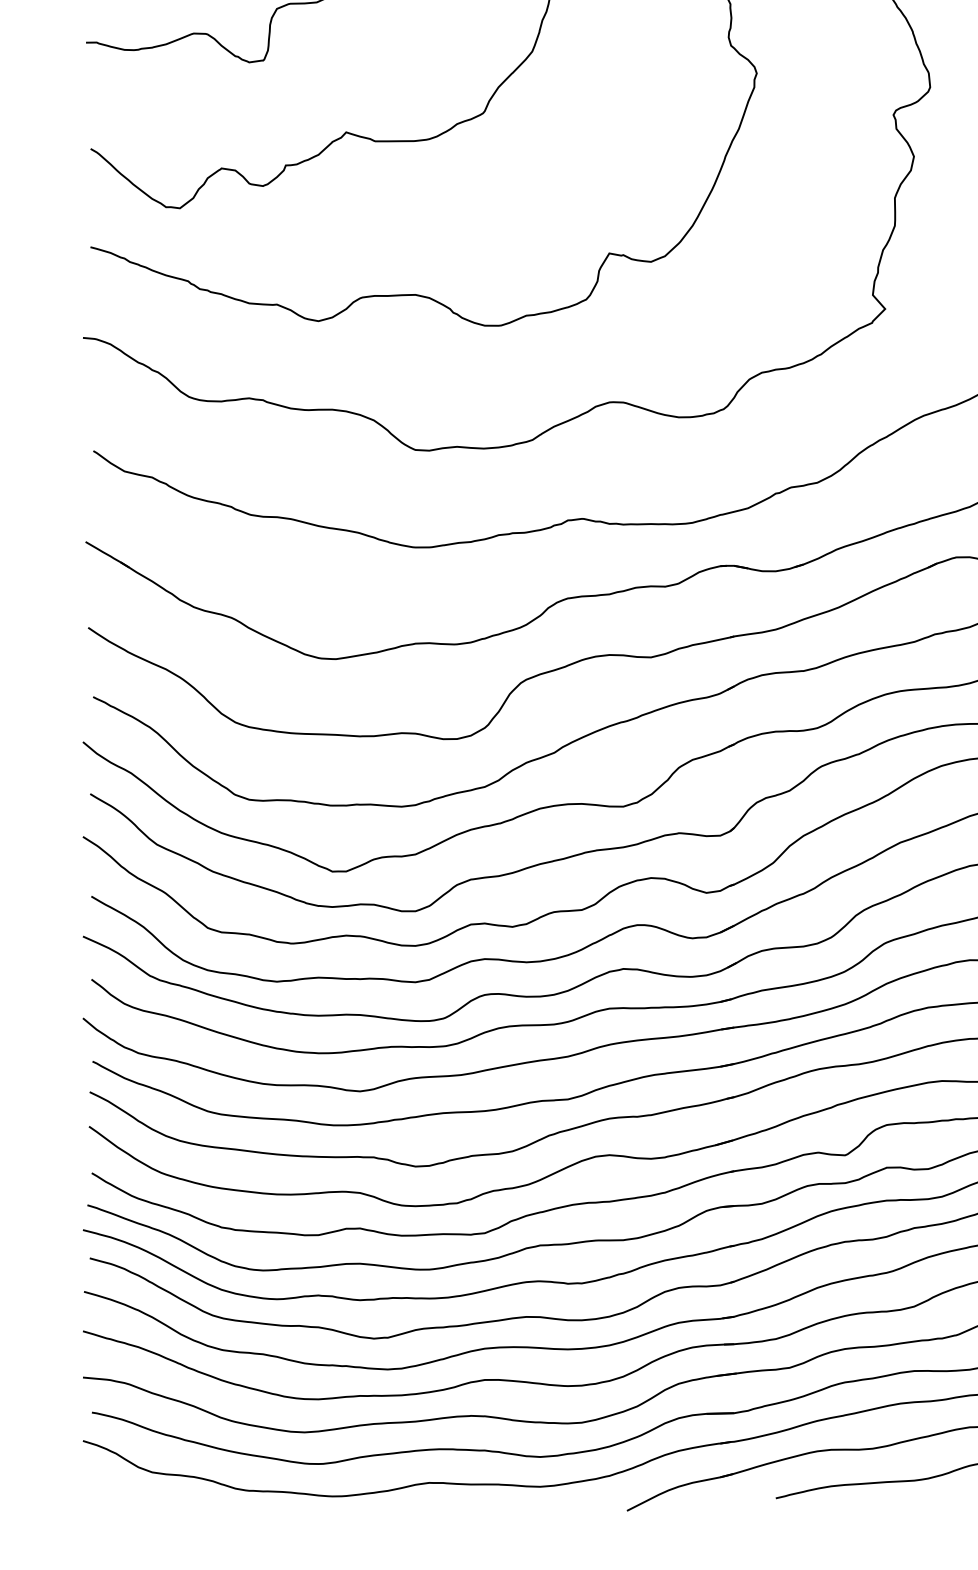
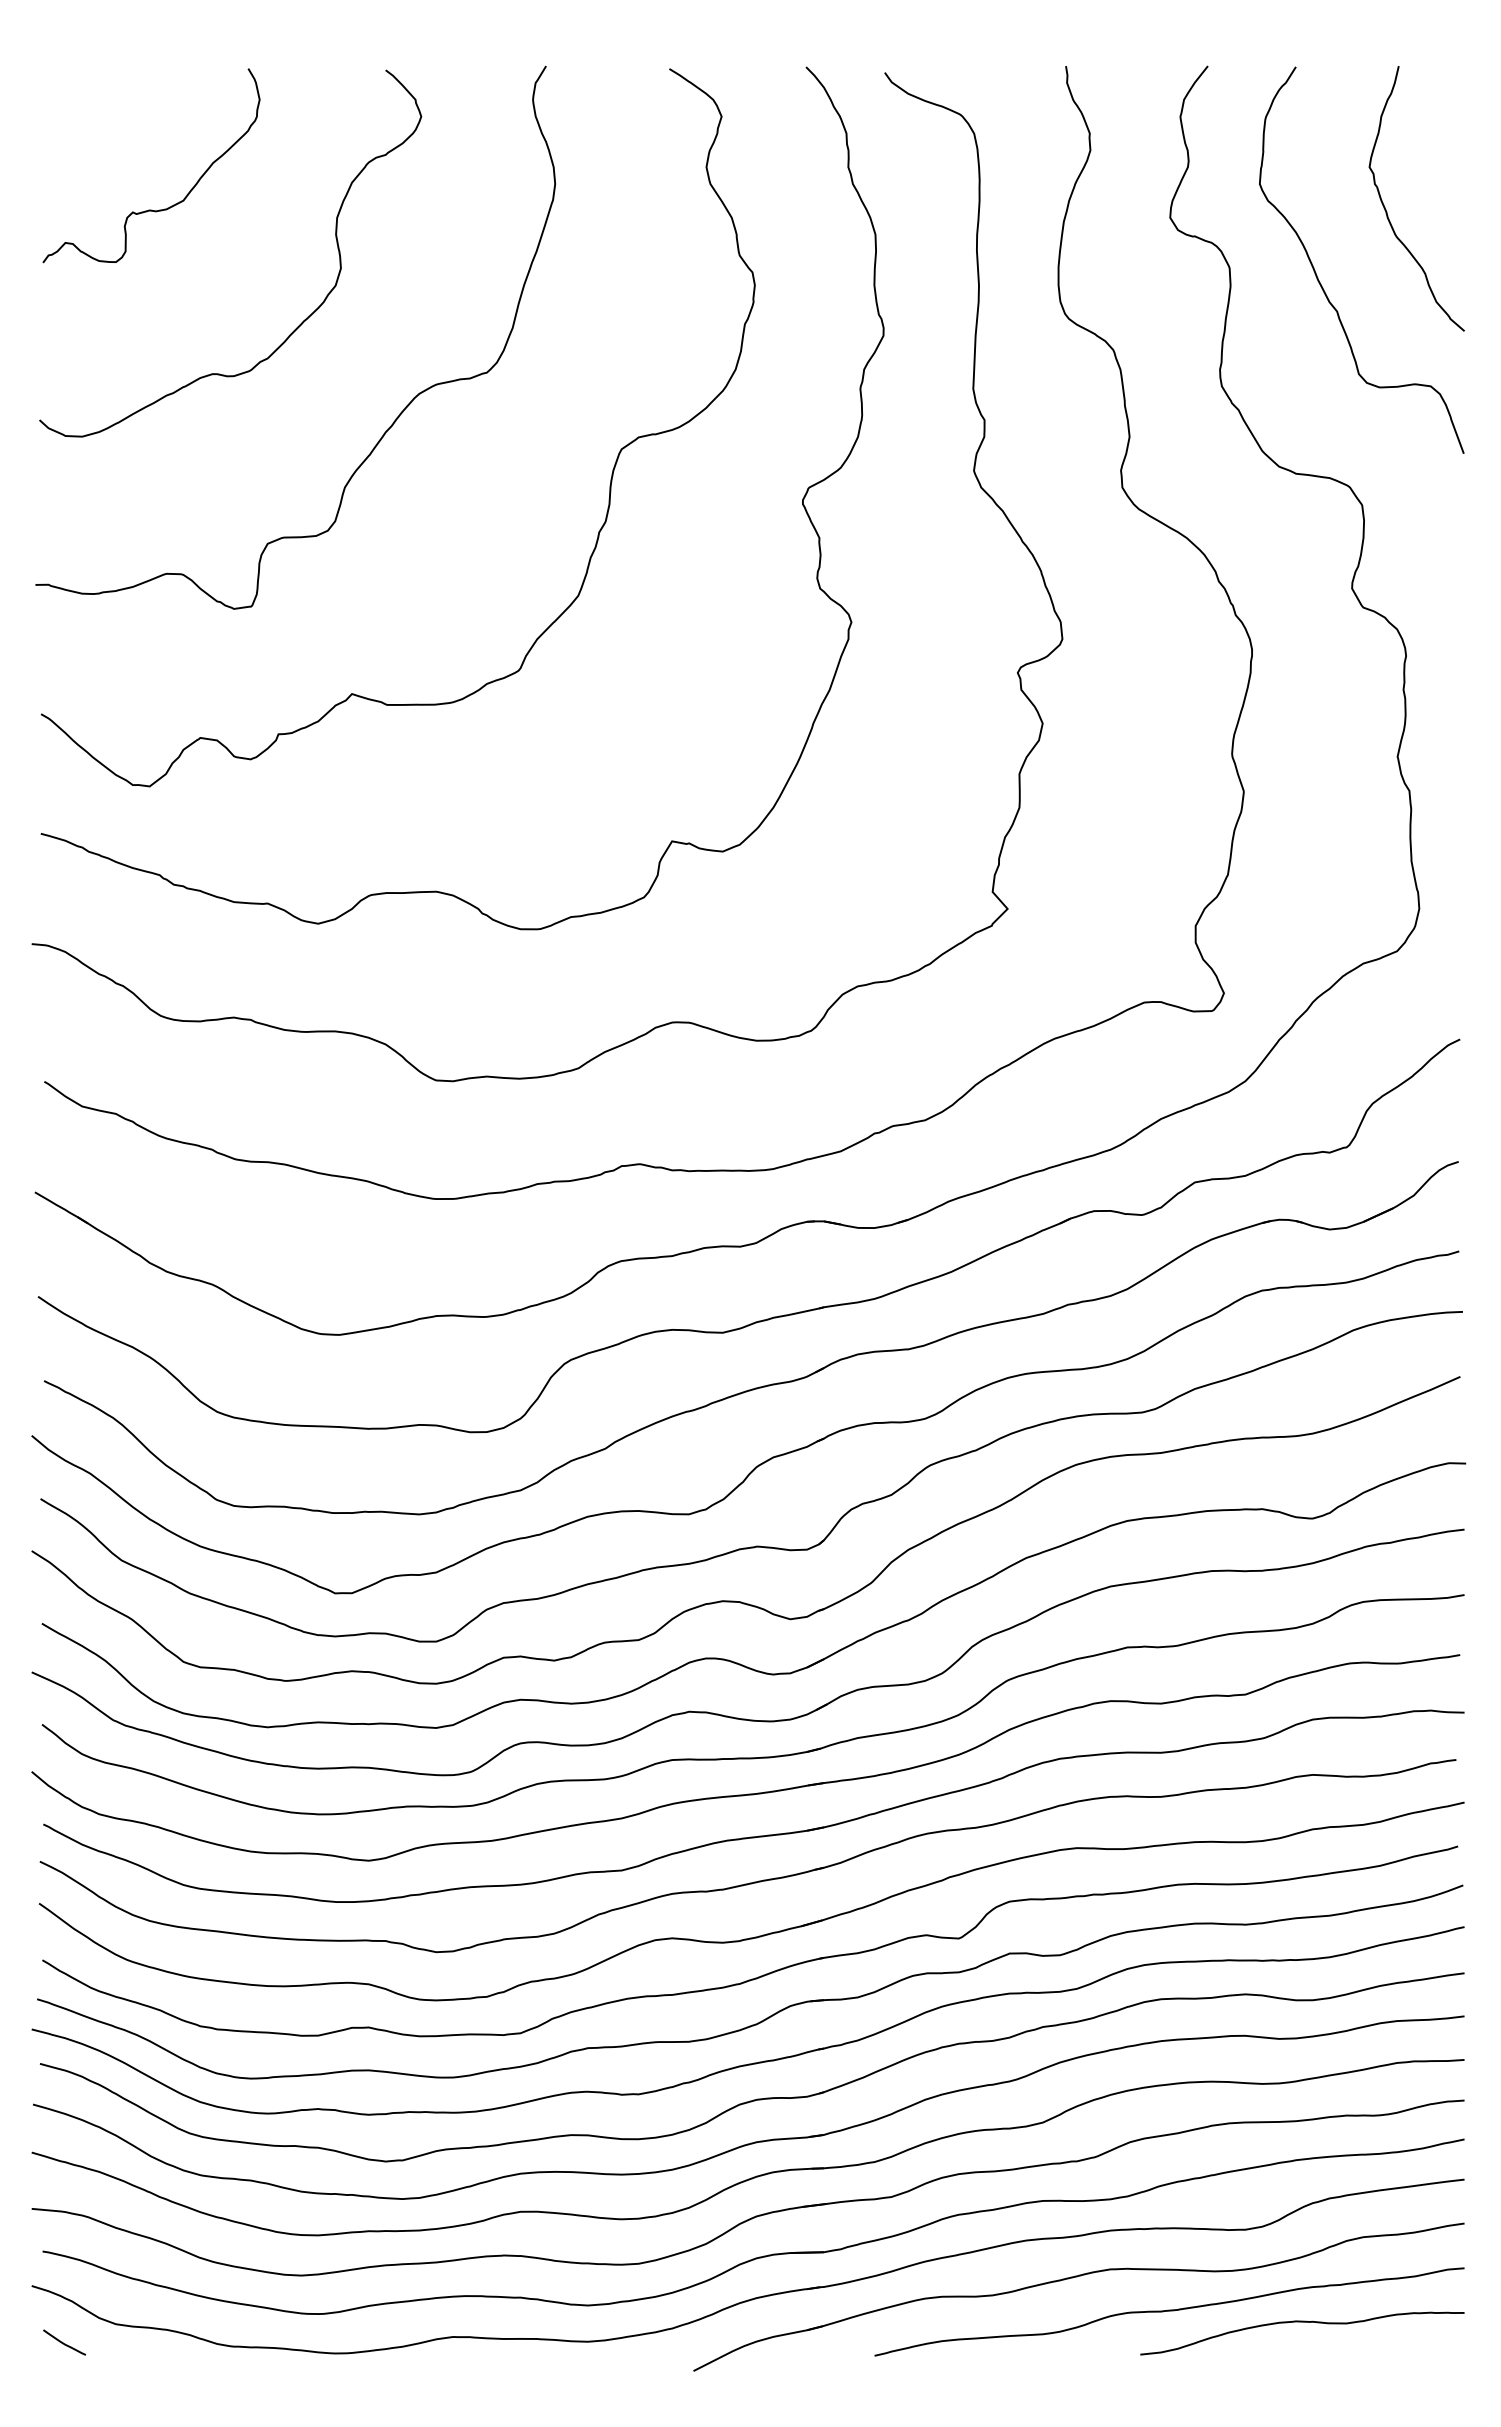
curve: (109, 1487) -> (63, 2342), added

